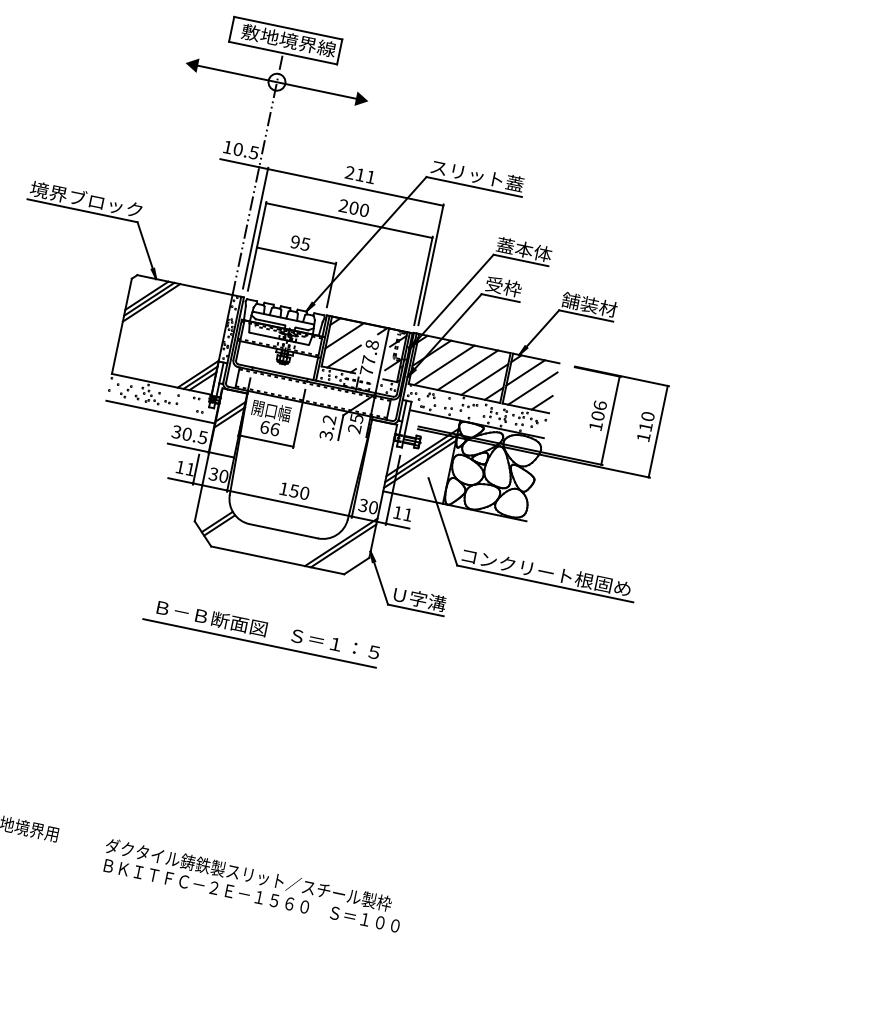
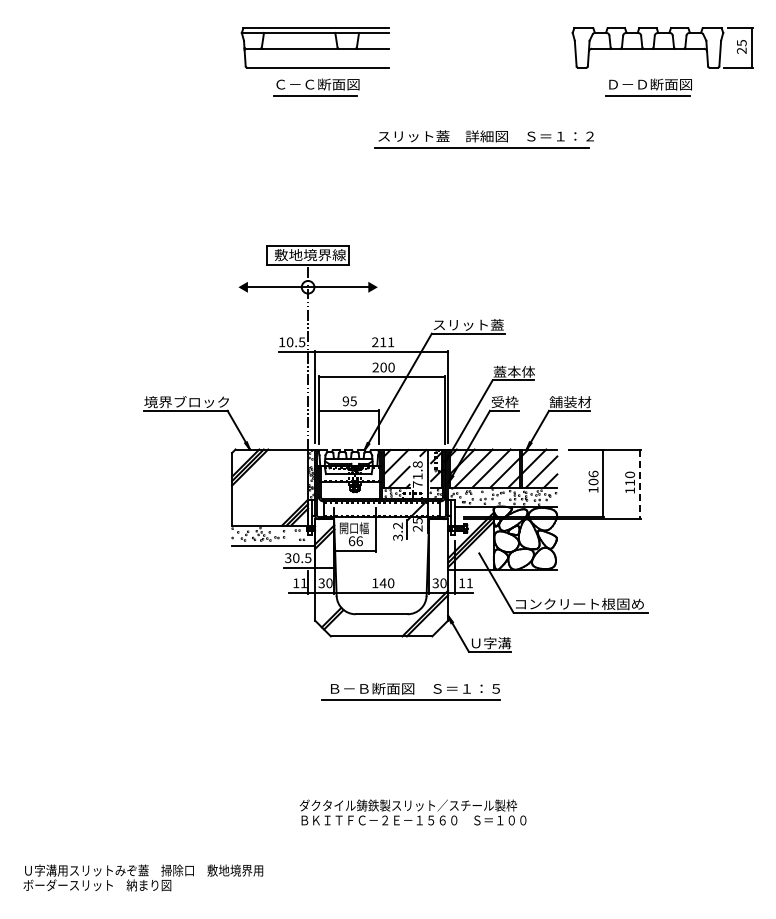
text: (368, 360) -> (417, 476), 77.8 -> 71.8
line: (657, 431) -> (639, 484), solid -> dashed
text: (293, 491) -> (382, 583), 150 -> 140
part: (261, 632) -> (410, 691), moved
text: (252, 885) -> (412, 812), moved

